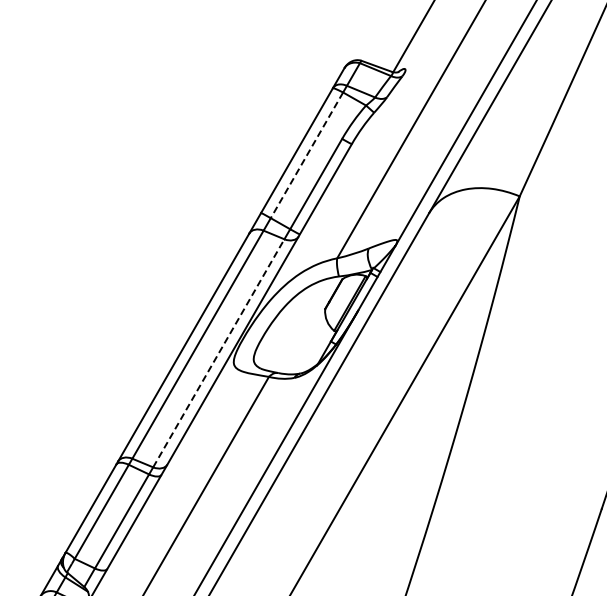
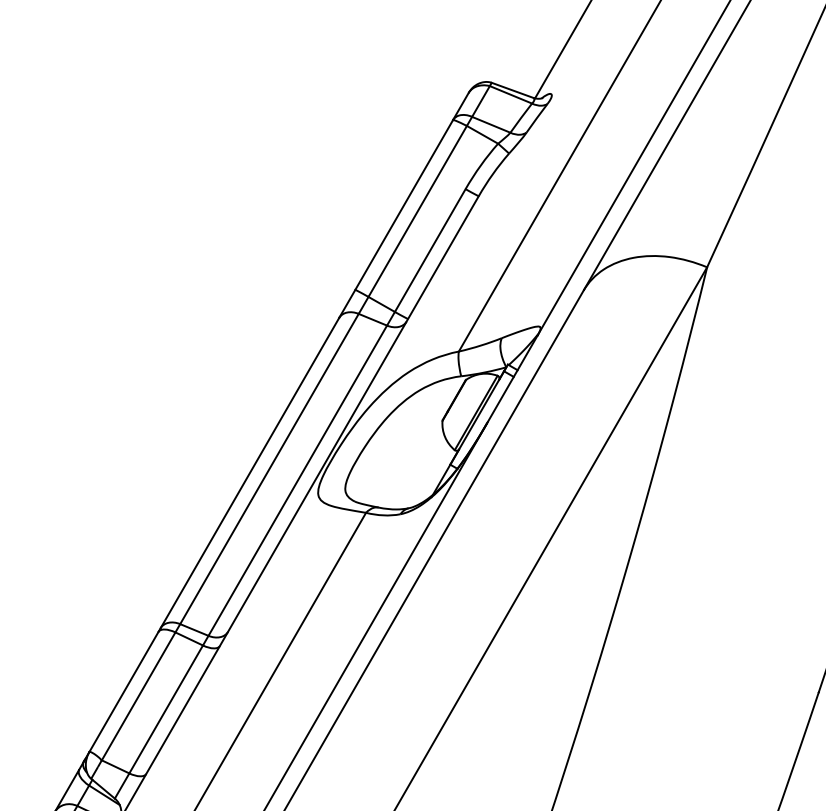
line: (306, 155) -> (417, 211), dashed -> solid
line: (218, 353) -> (297, 480), dashed -> solid

